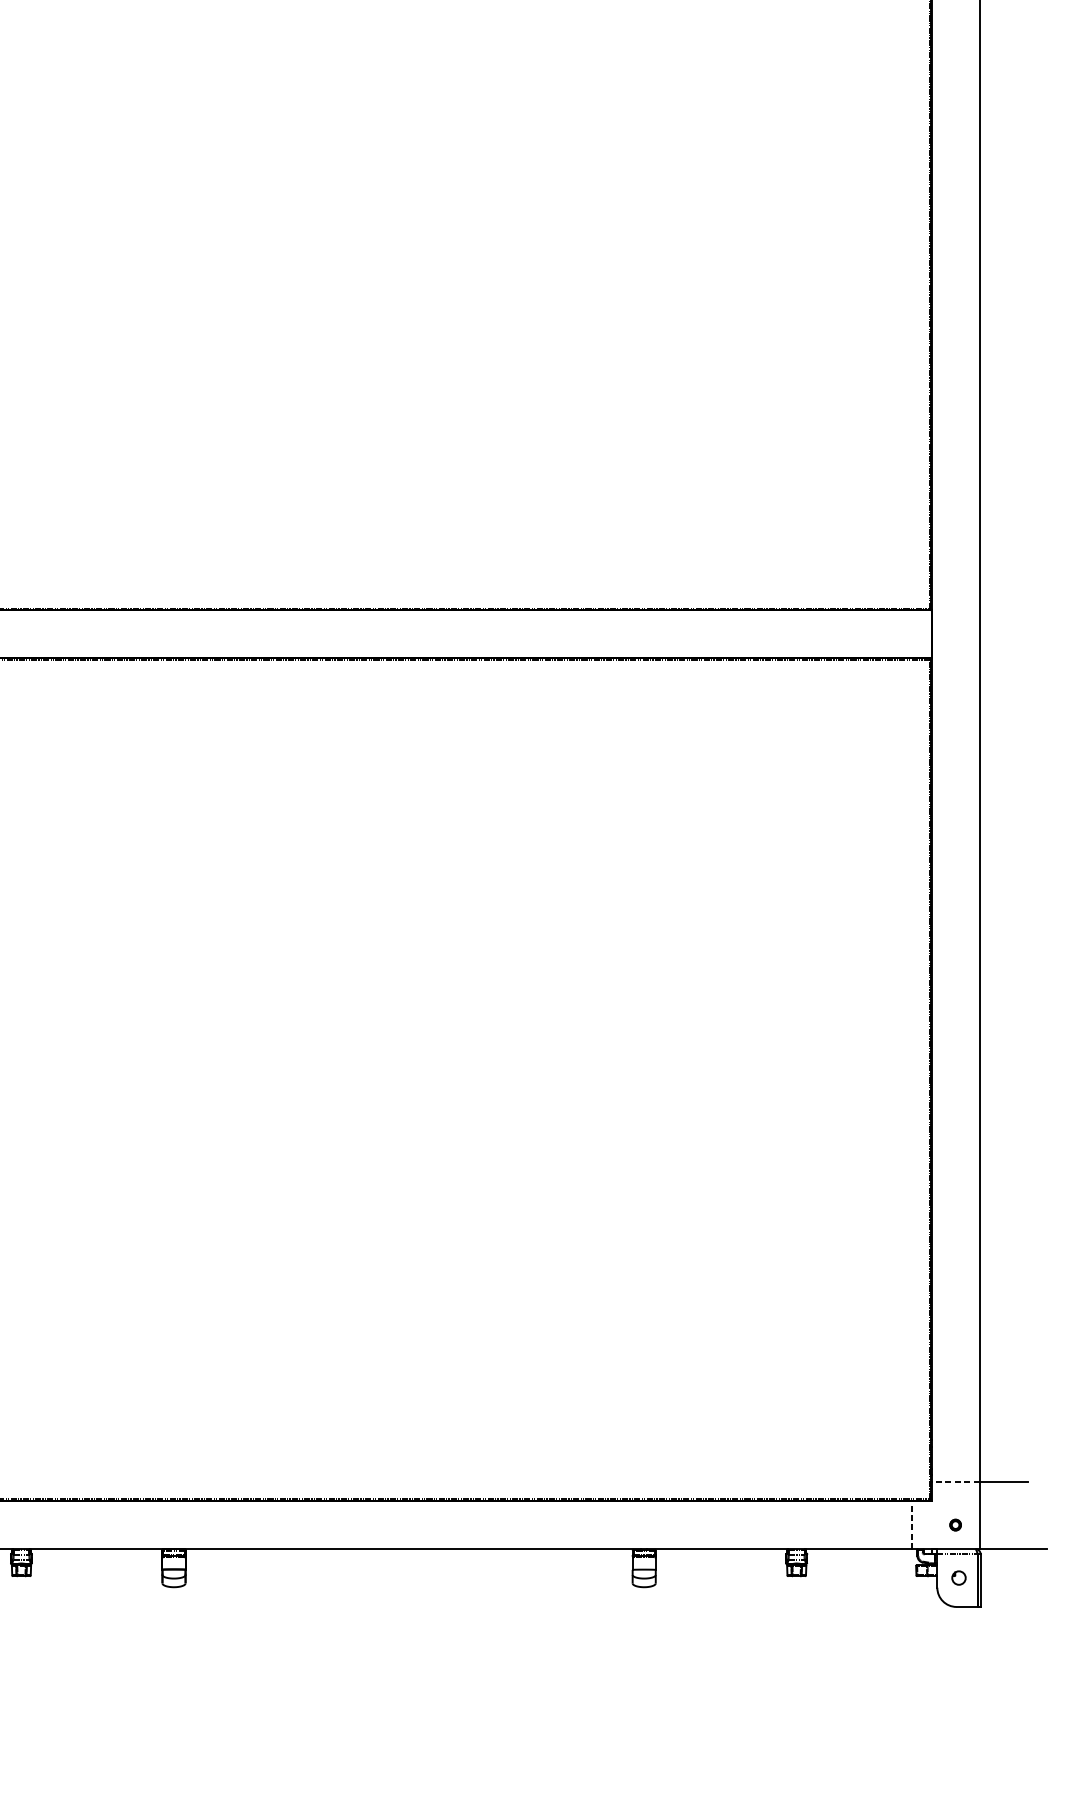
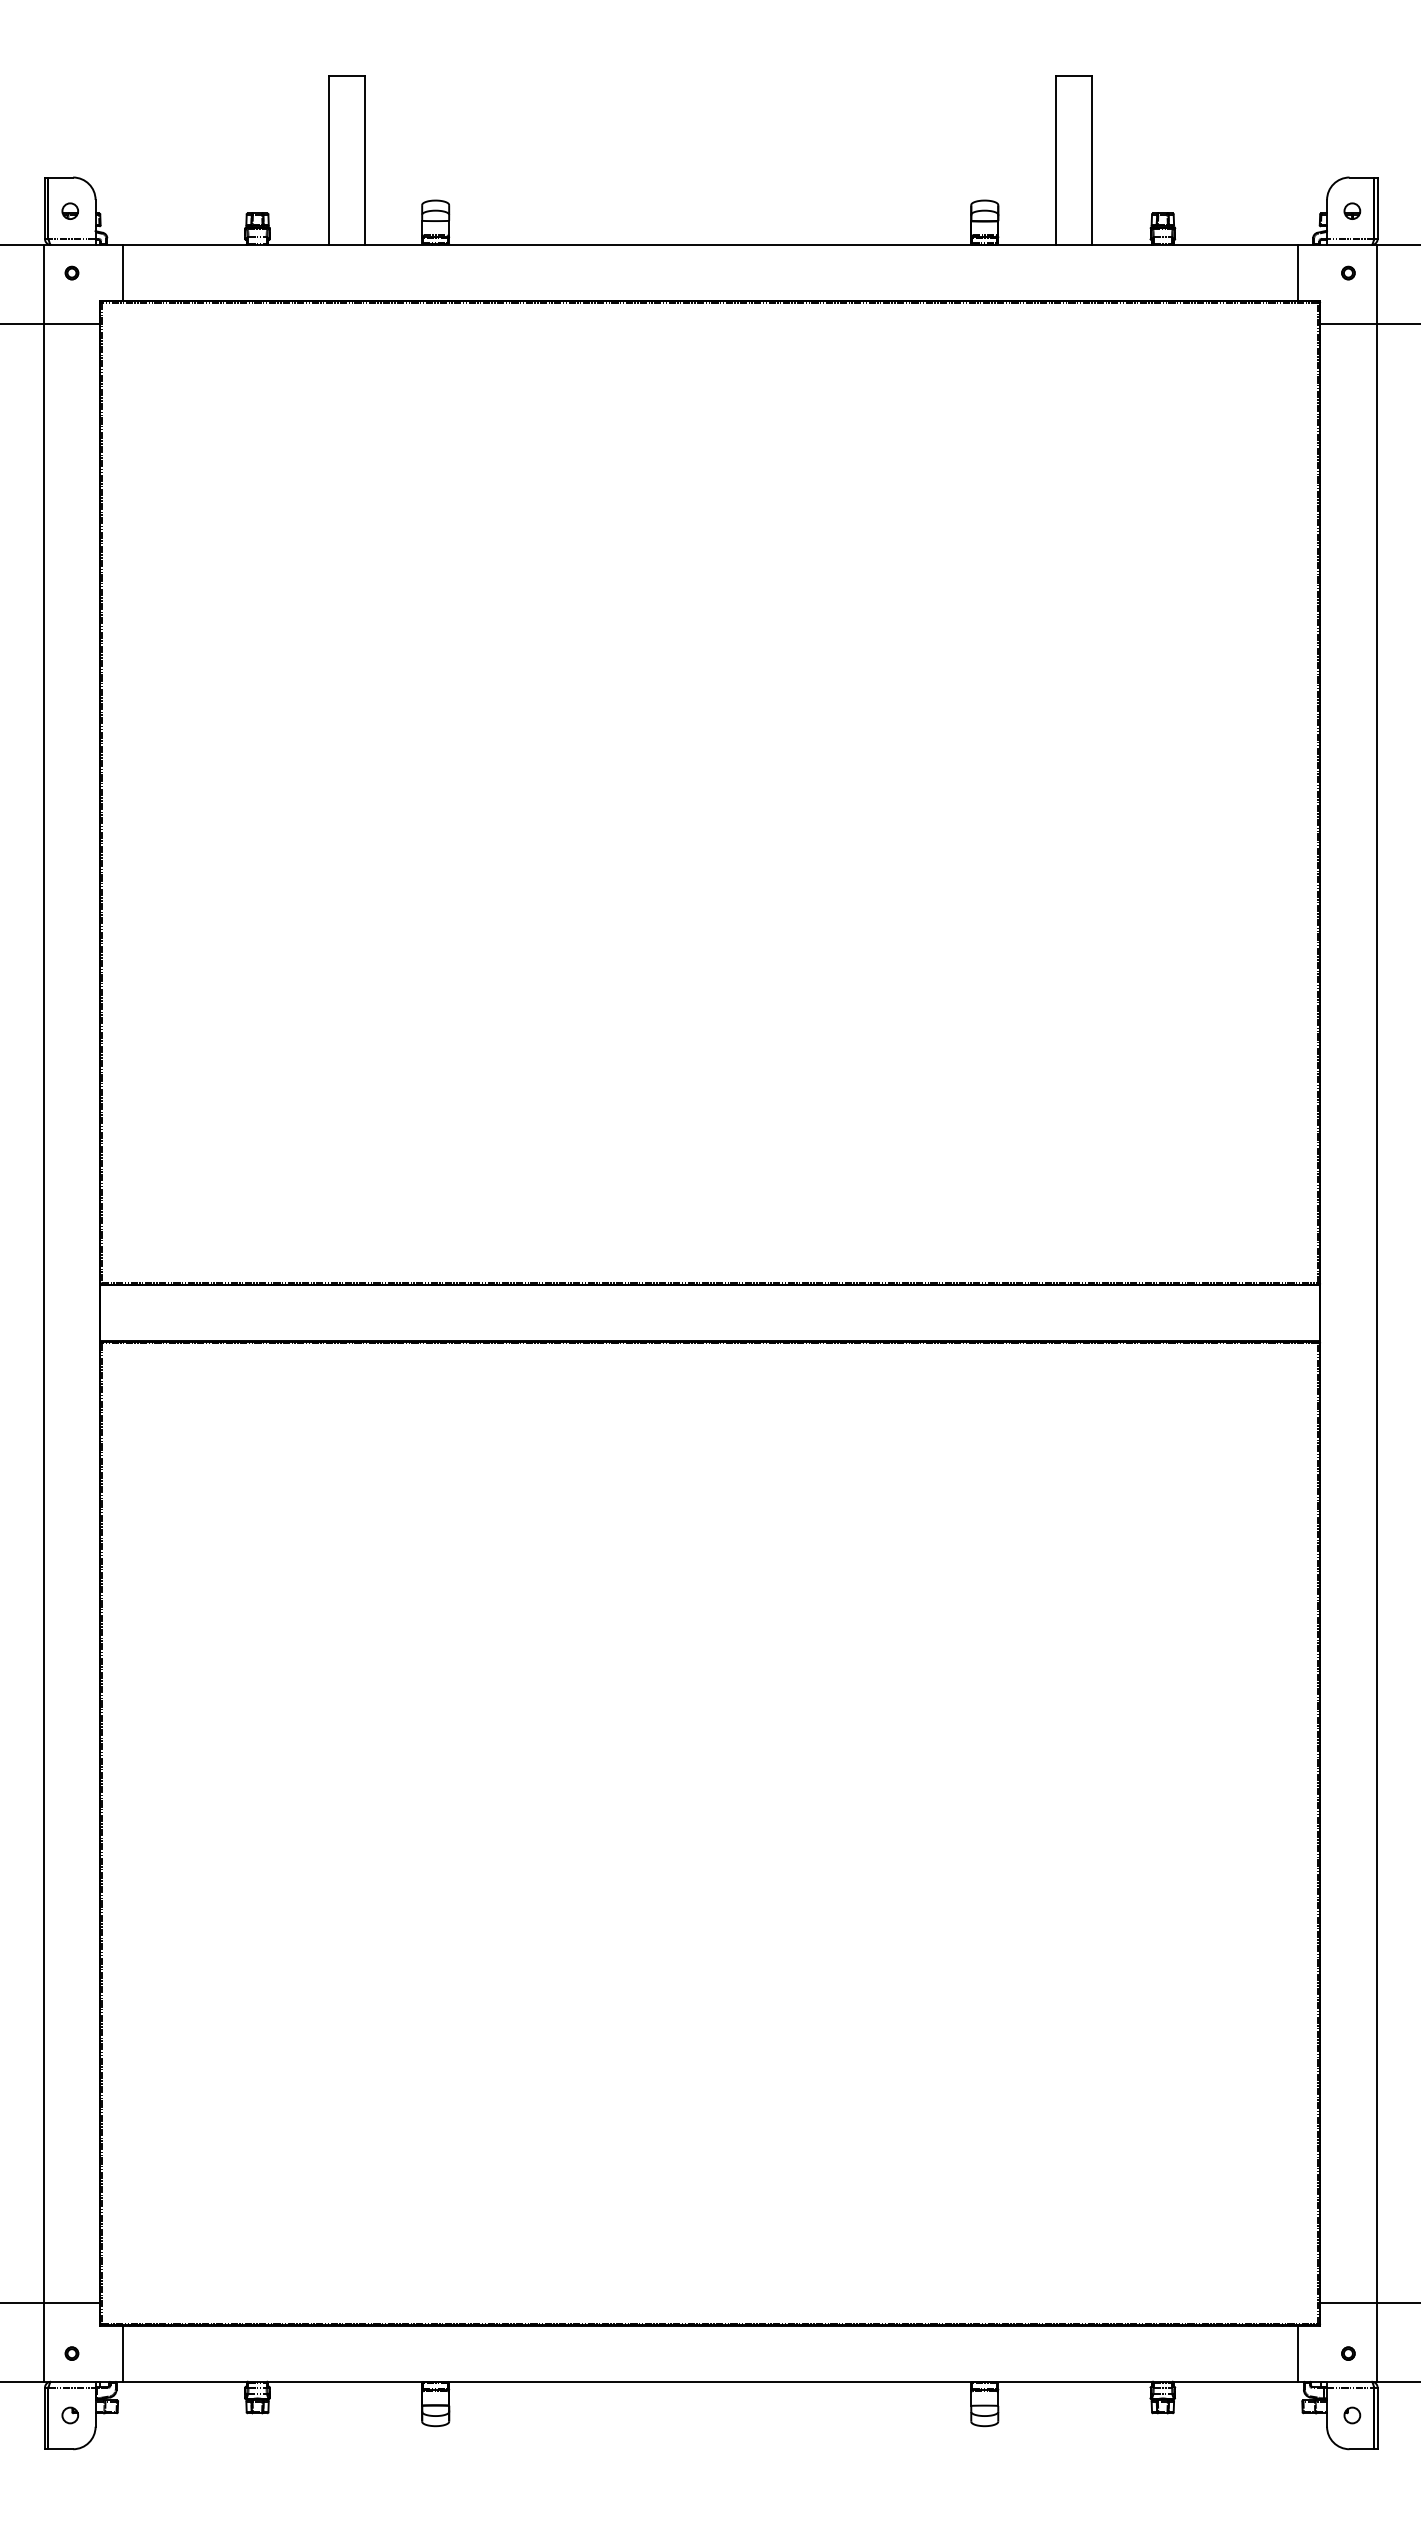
line: (954, 1482) -> (1347, 2303), dashed -> solid
line: (912, 1524) -> (1297, 2353), dashed -> solid

